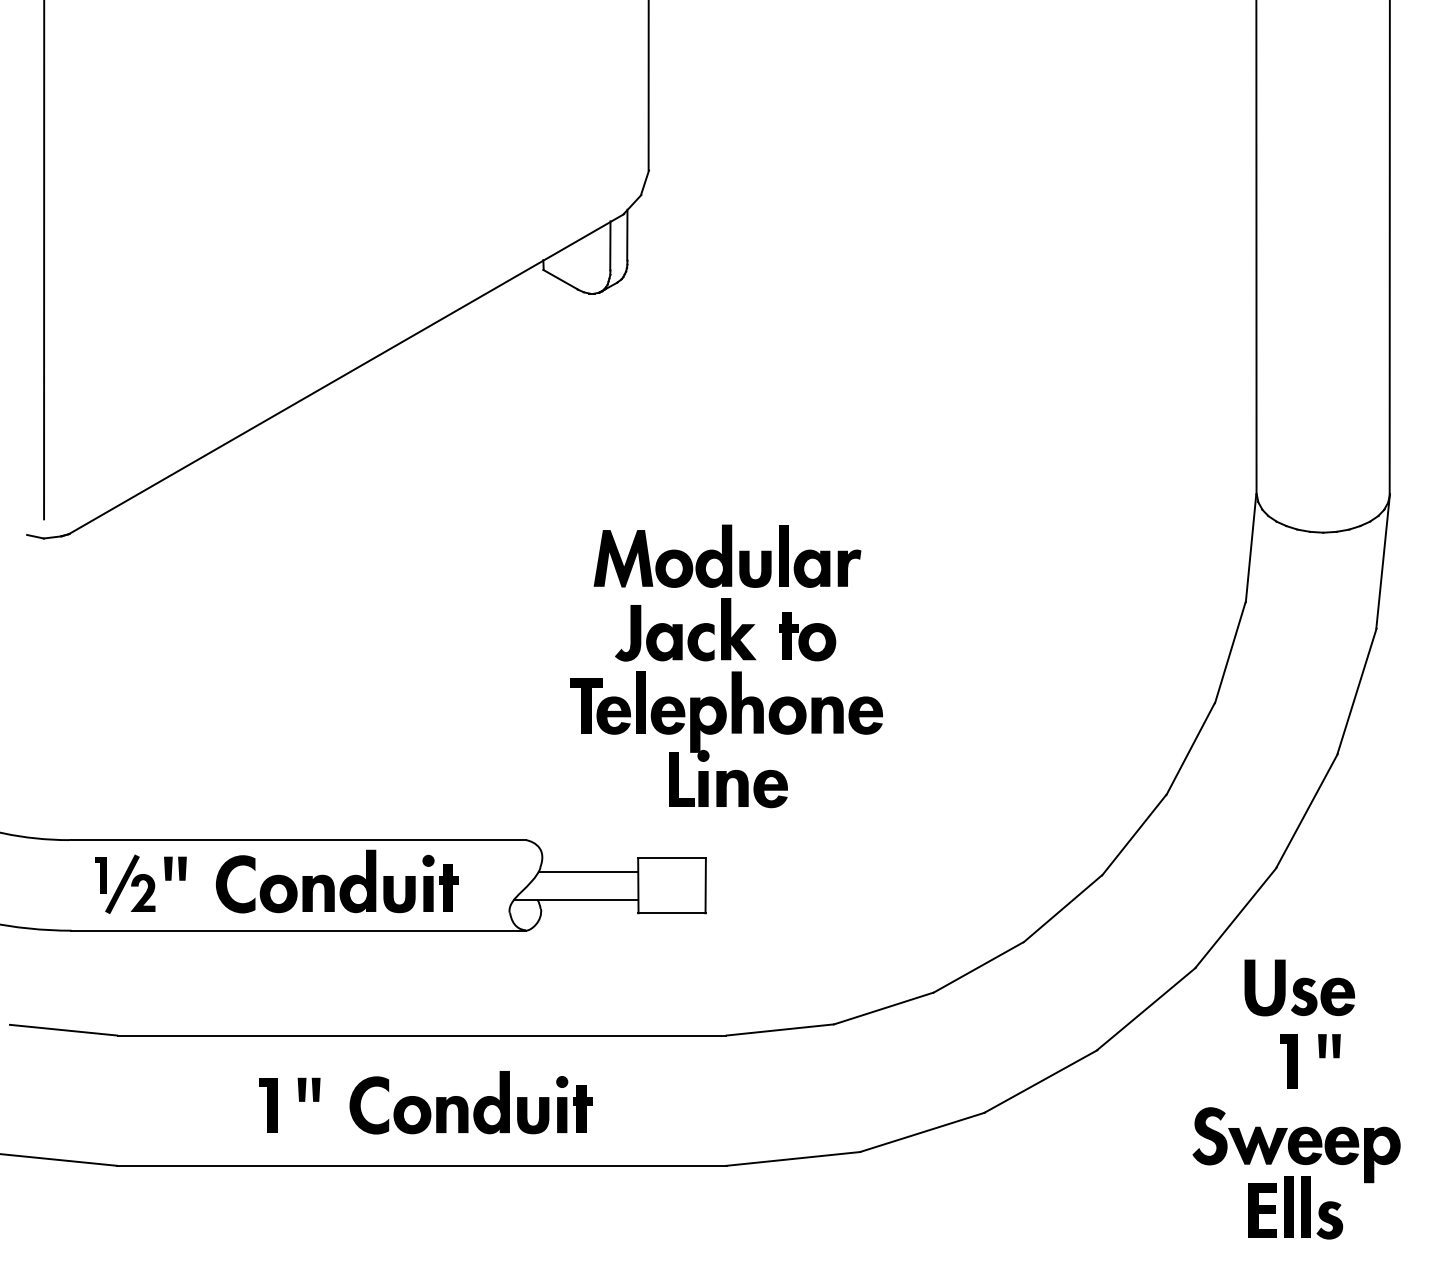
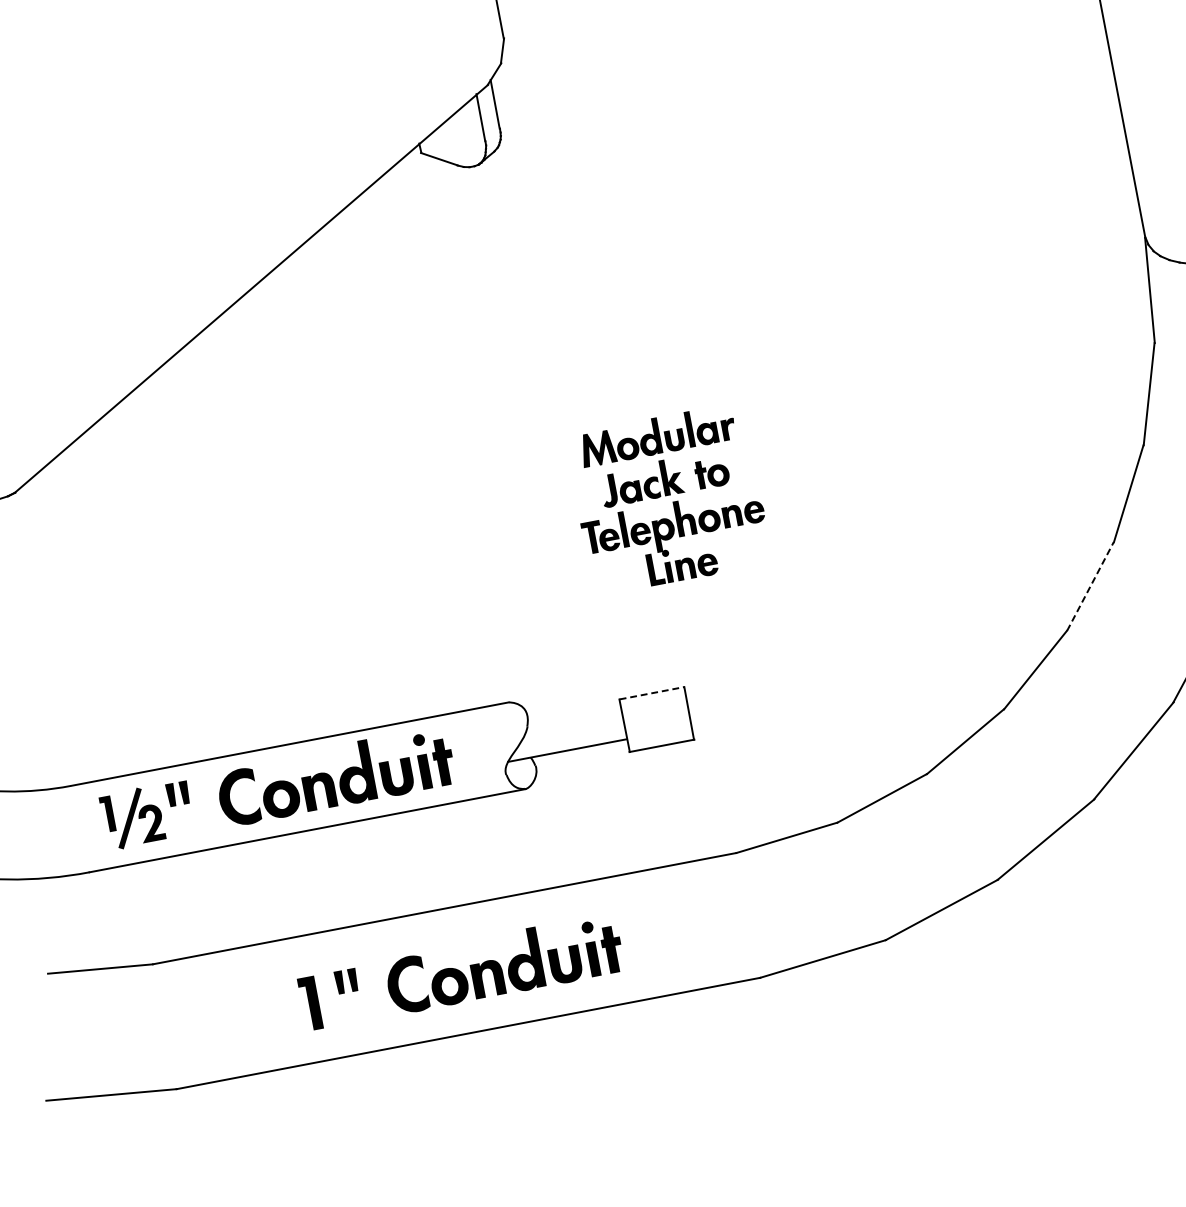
part: (726, 666) -> (668, 499), size x0.6
line: (1134, 834) -> (1090, 585), solid -> dashed
line: (671, 858) -> (651, 693), solid -> dashed
line: (587, 872) -> (573, 722), removed

